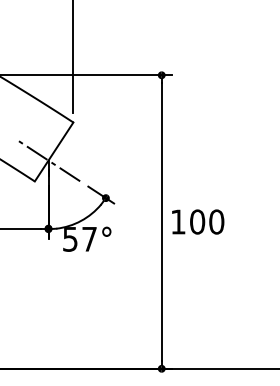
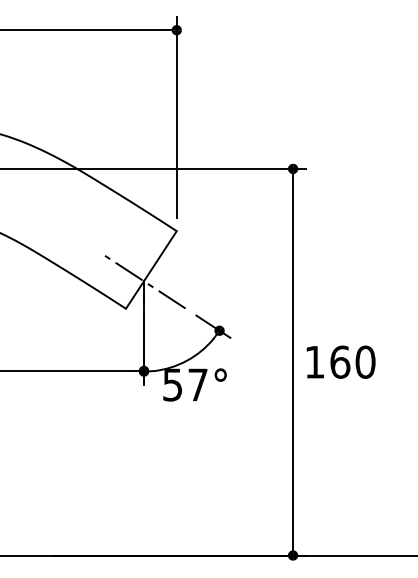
text: (197, 221) -> (340, 361), 100 -> 160

